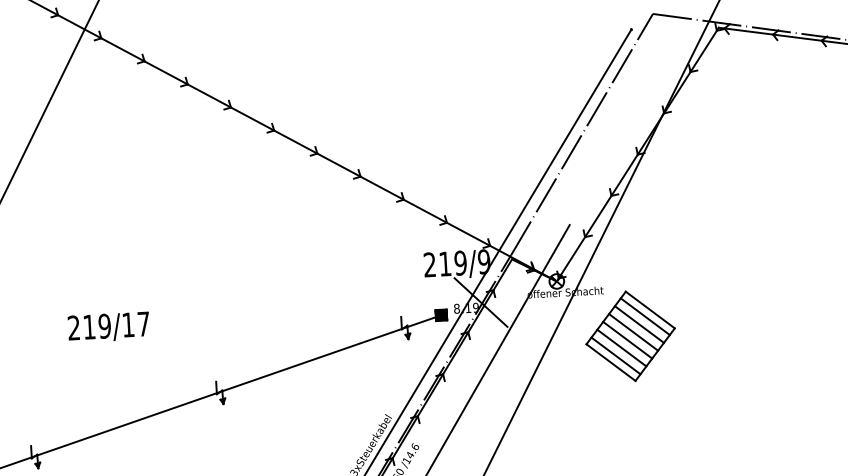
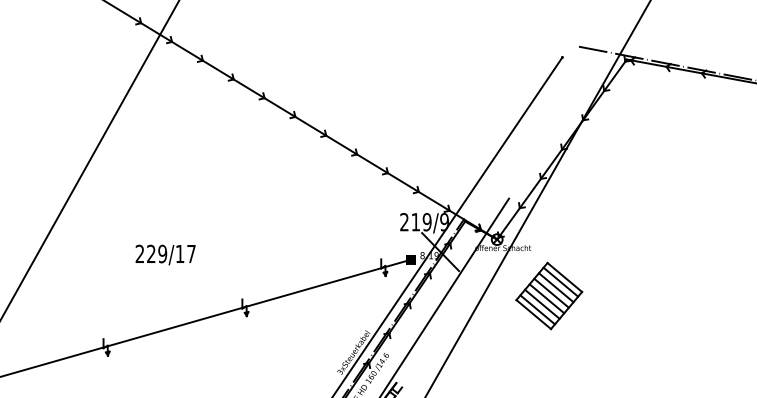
line: (581, 134) -> (521, 132), removed
text: (89, 326) -> (151, 253), 219/17 -> 229/17
part: (630, 335) -> (549, 295), moved

